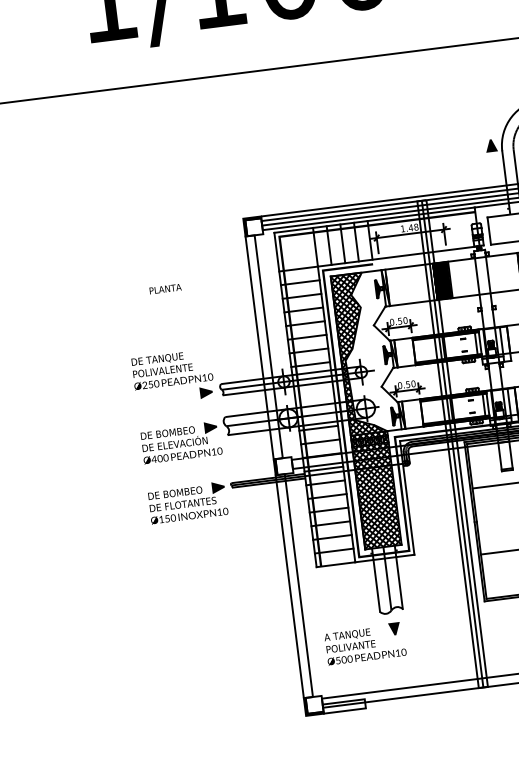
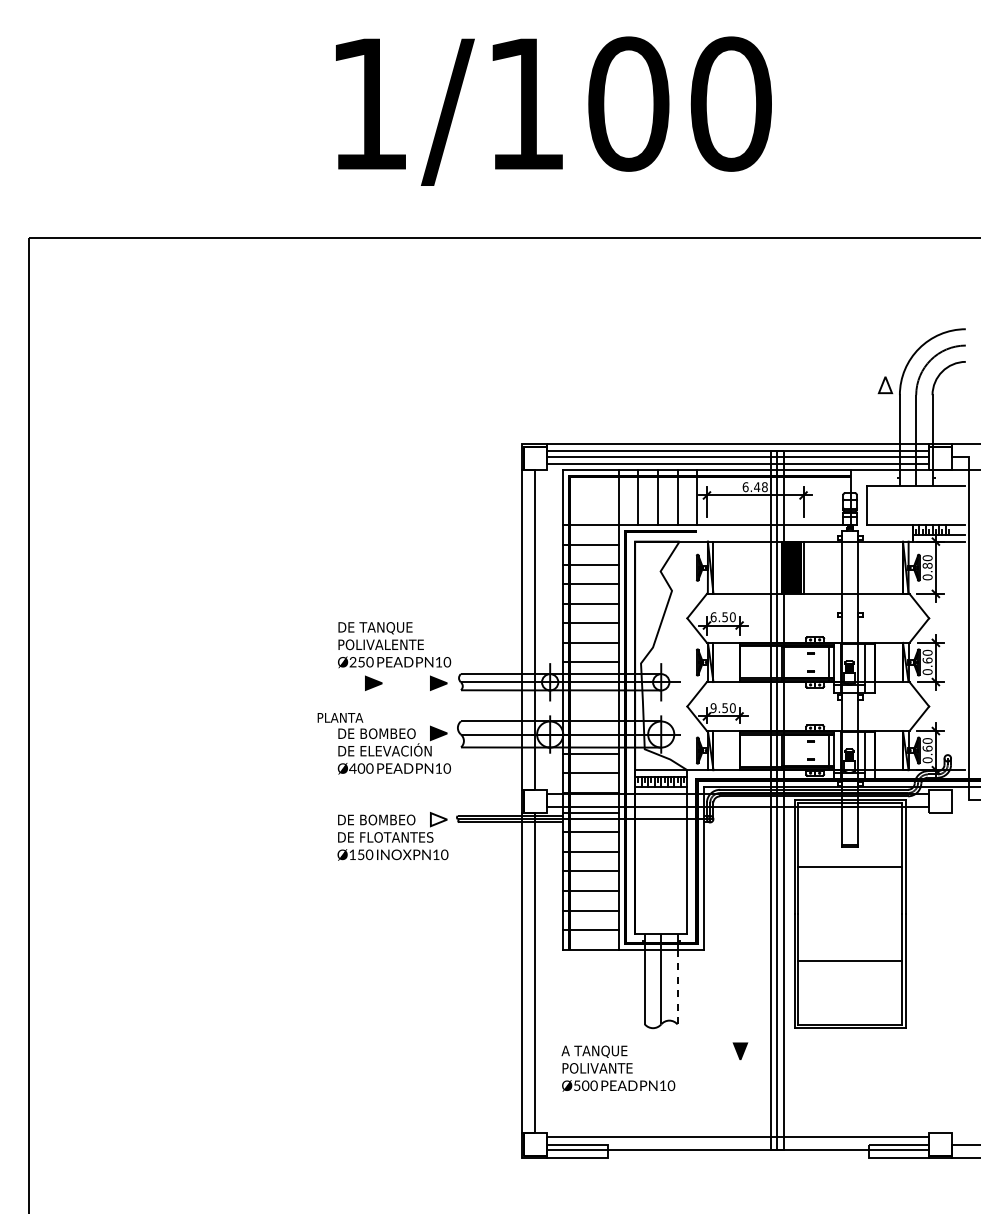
fill: (491, 145) -> (885, 384), removed
text: (402, 229) -> (745, 487), 1.48 -> 6.48
text: (165, 288) -> (340, 717), moved
text: (391, 321) -> (713, 616), 0.50 -> 6.50
text: (400, 385) -> (713, 708), 0.50 -> 9.50
part: (160, 397) -> (373, 682), added
hatch: (366, 410) -> (661, 737), removed
fill: (218, 487) -> (438, 819), removed
line: (399, 582) -> (677, 986), solid -> dashed
part: (394, 629) -> (740, 1051), moved

